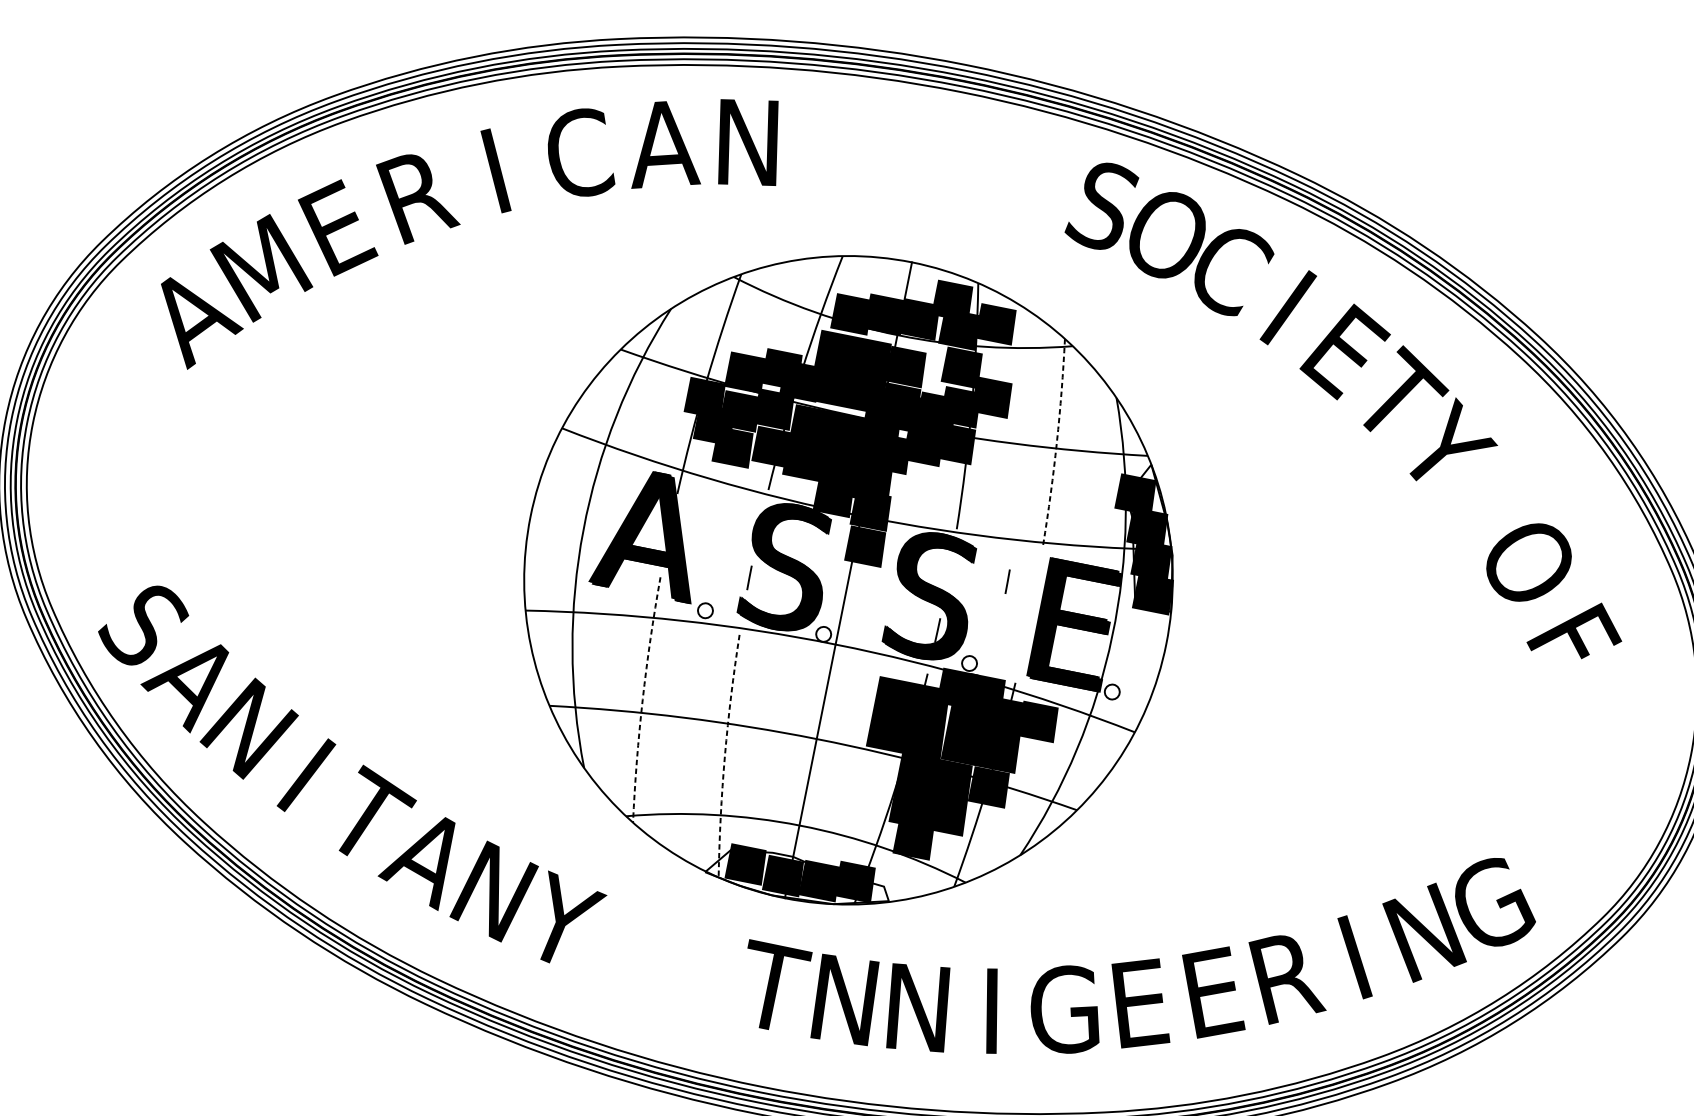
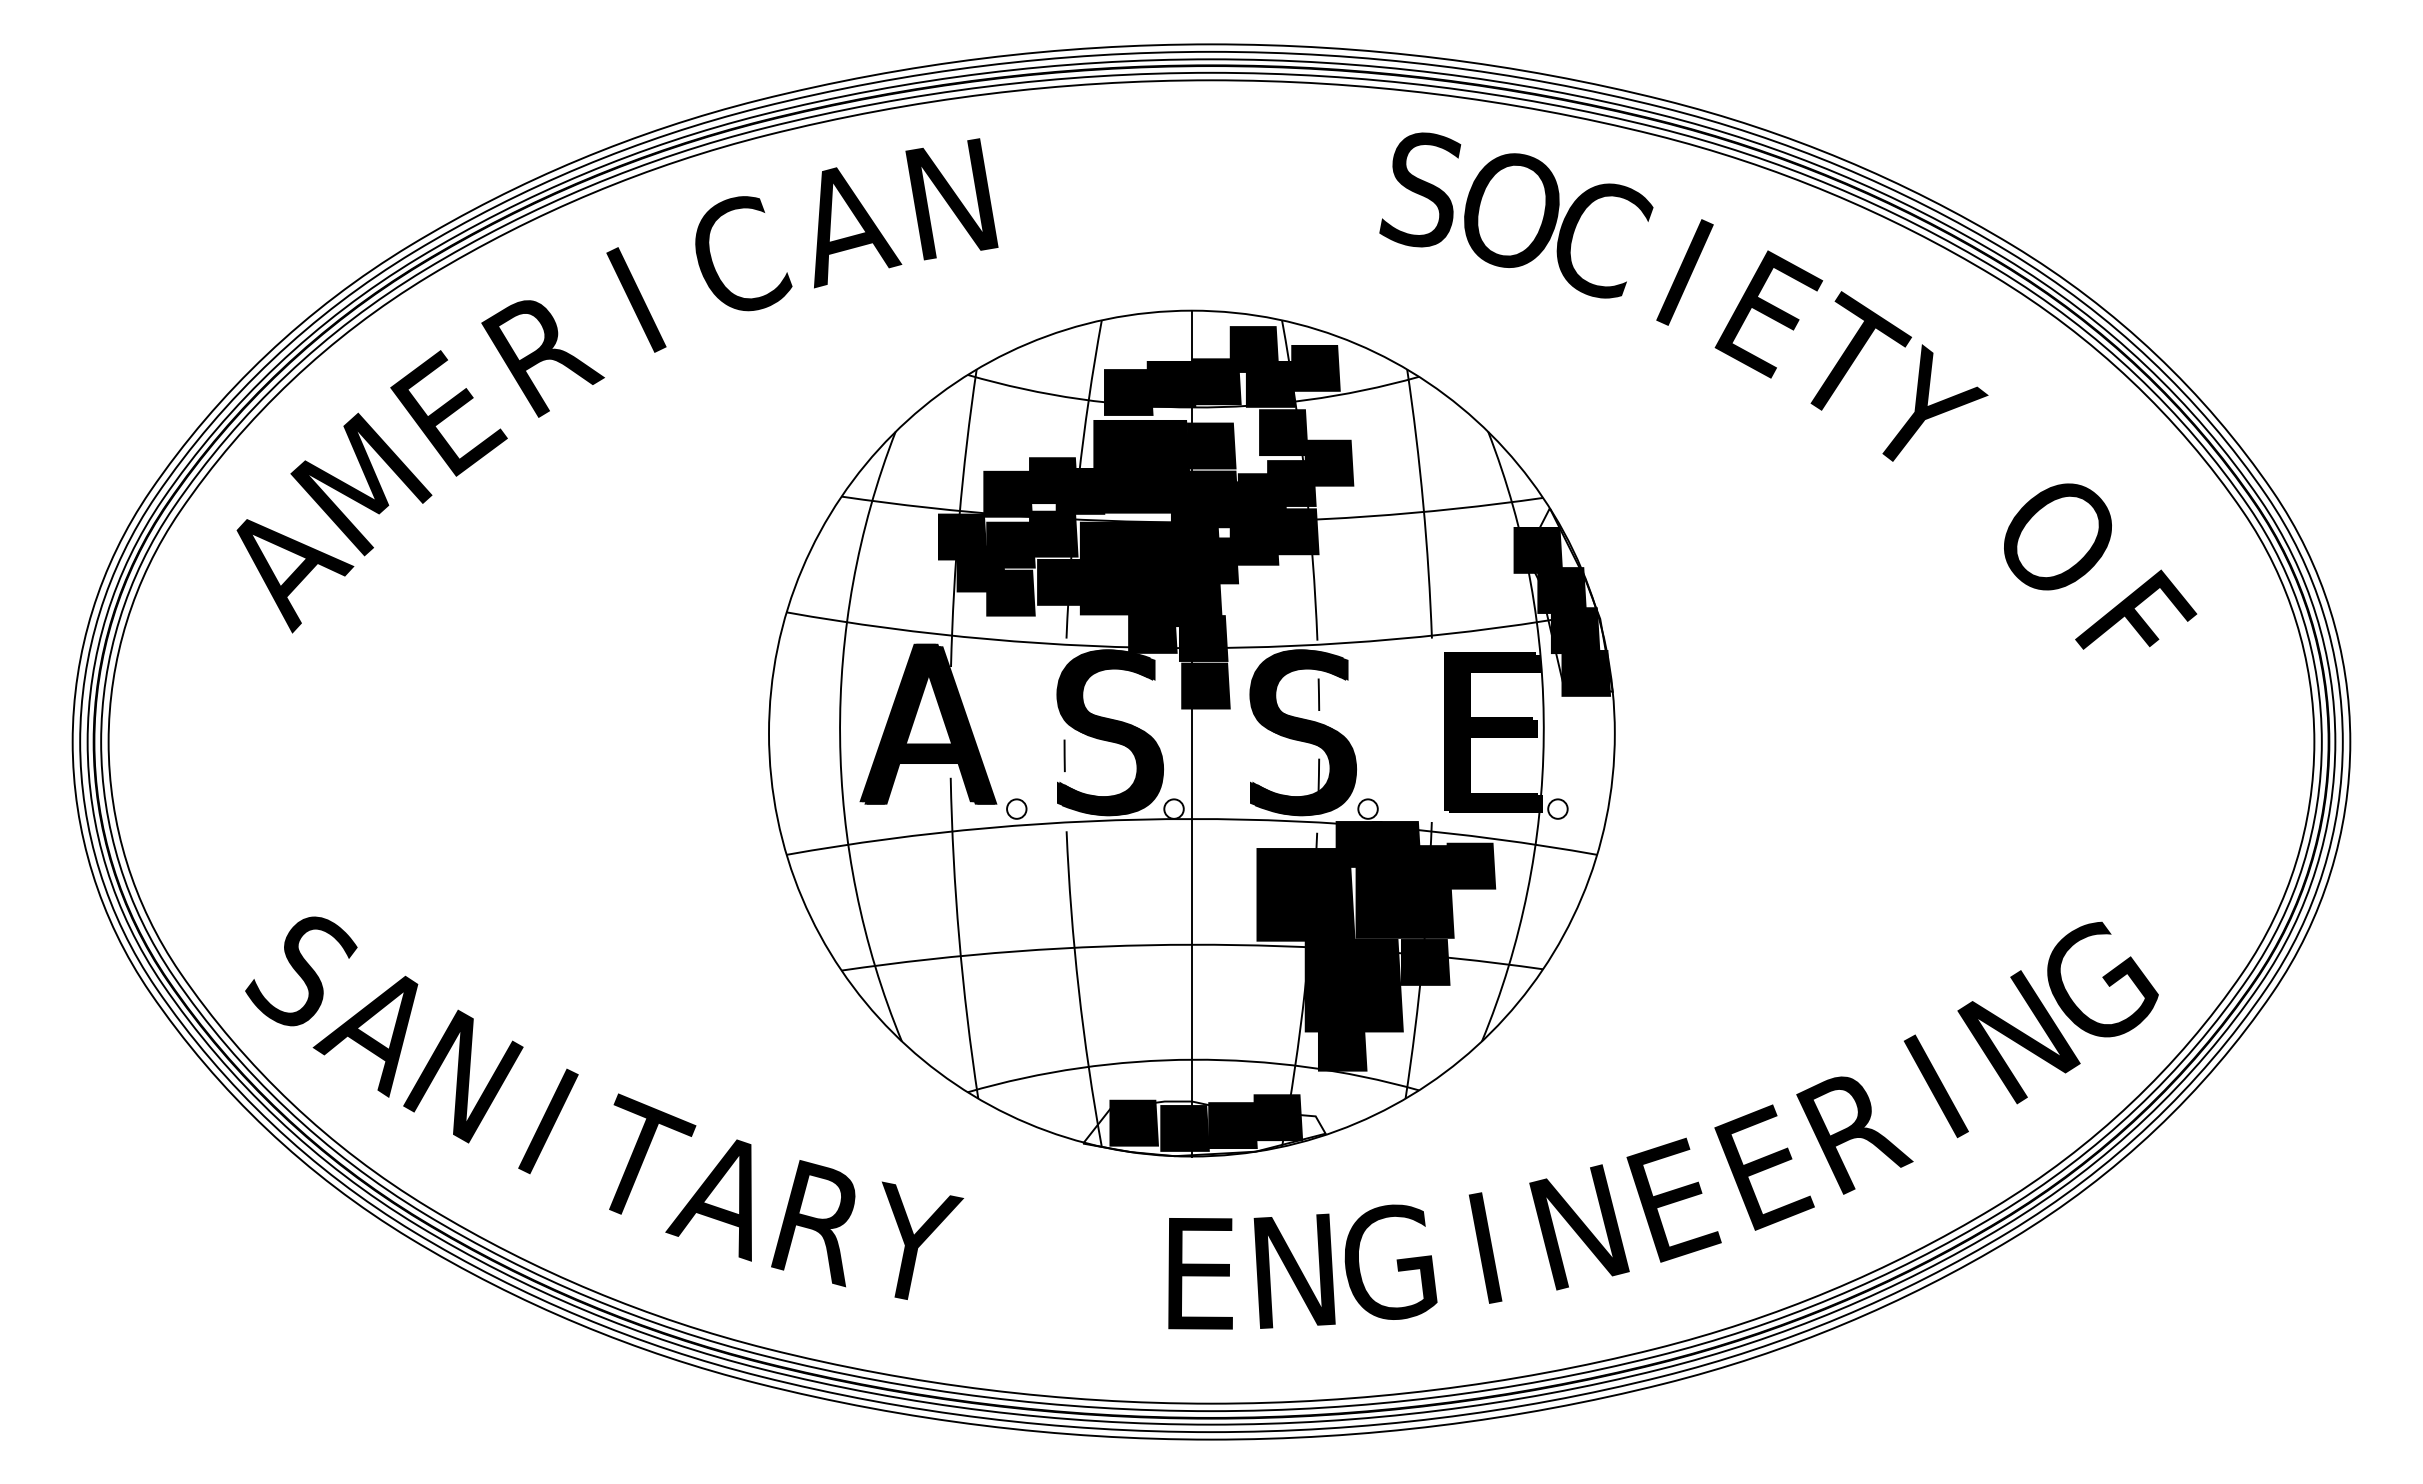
arc: (1057, 442) -> (1423, 503), dashed -> solid
line: (1007, 581) -> (1318, 694), moved
arc: (642, 699) -> (959, 938), dashed -> solid
arc: (724, 755) -> (1078, 989), dashed -> solid
text: (494, 892) -> (818, 1223), N -> R
text: (772, 987) -> (1198, 1273), T -> E
text: (918, 1007) -> (1390, 1262), N -> G
text: (1066, 1009) -> (1580, 1227), G -> N

